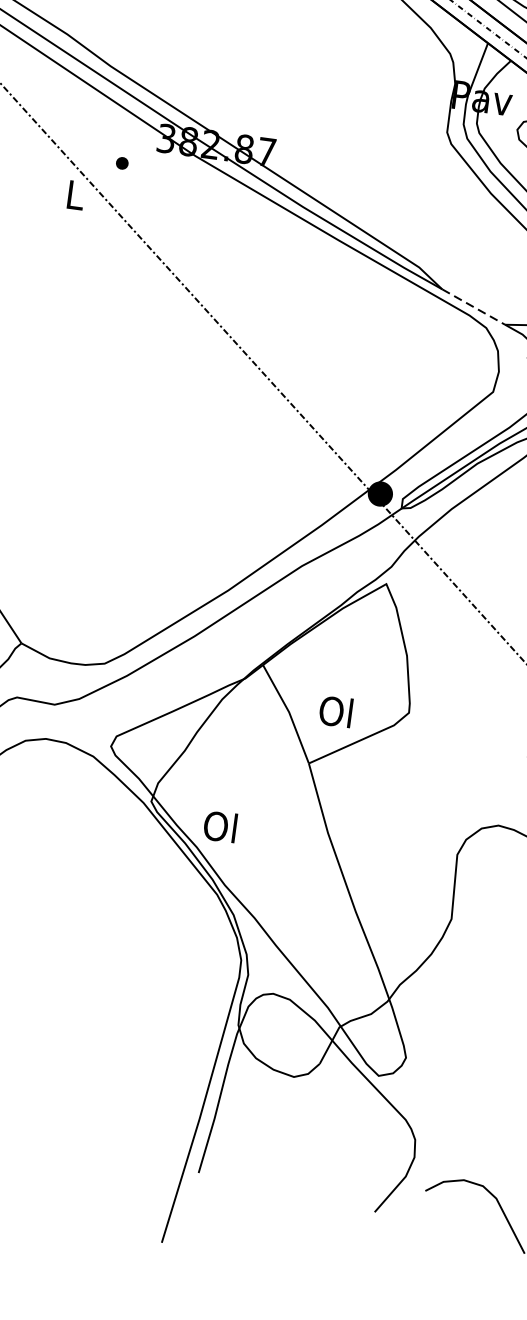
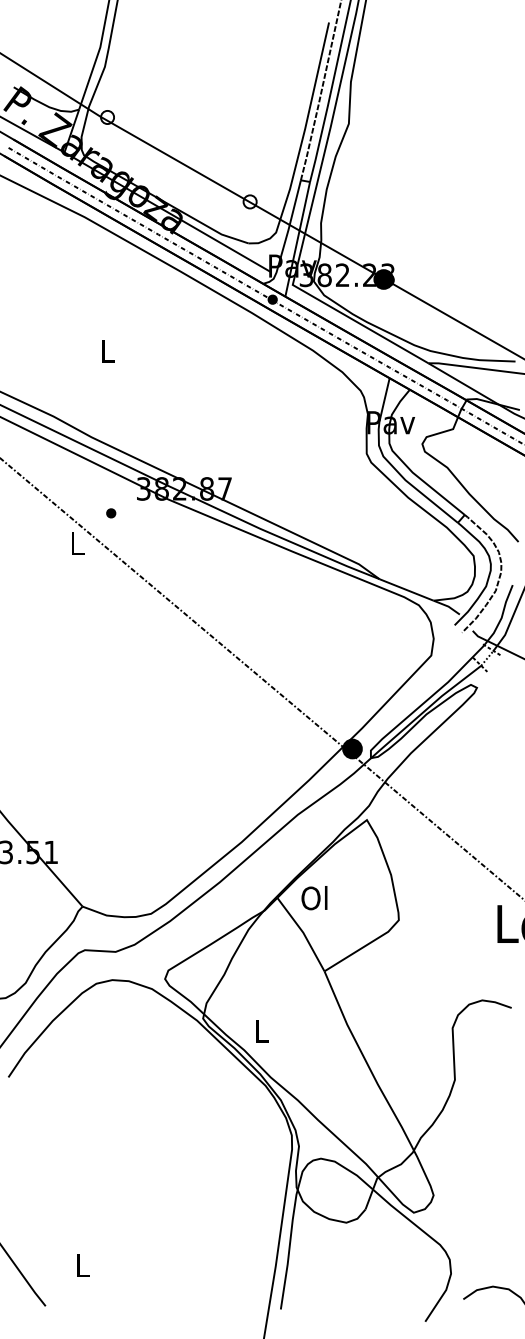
line: (474, 307) -> (407, 590), dashed -> solid
text: (335, 712) -> (314, 898), moved
text: (219, 826) -> (260, 1031), Ol -> L

